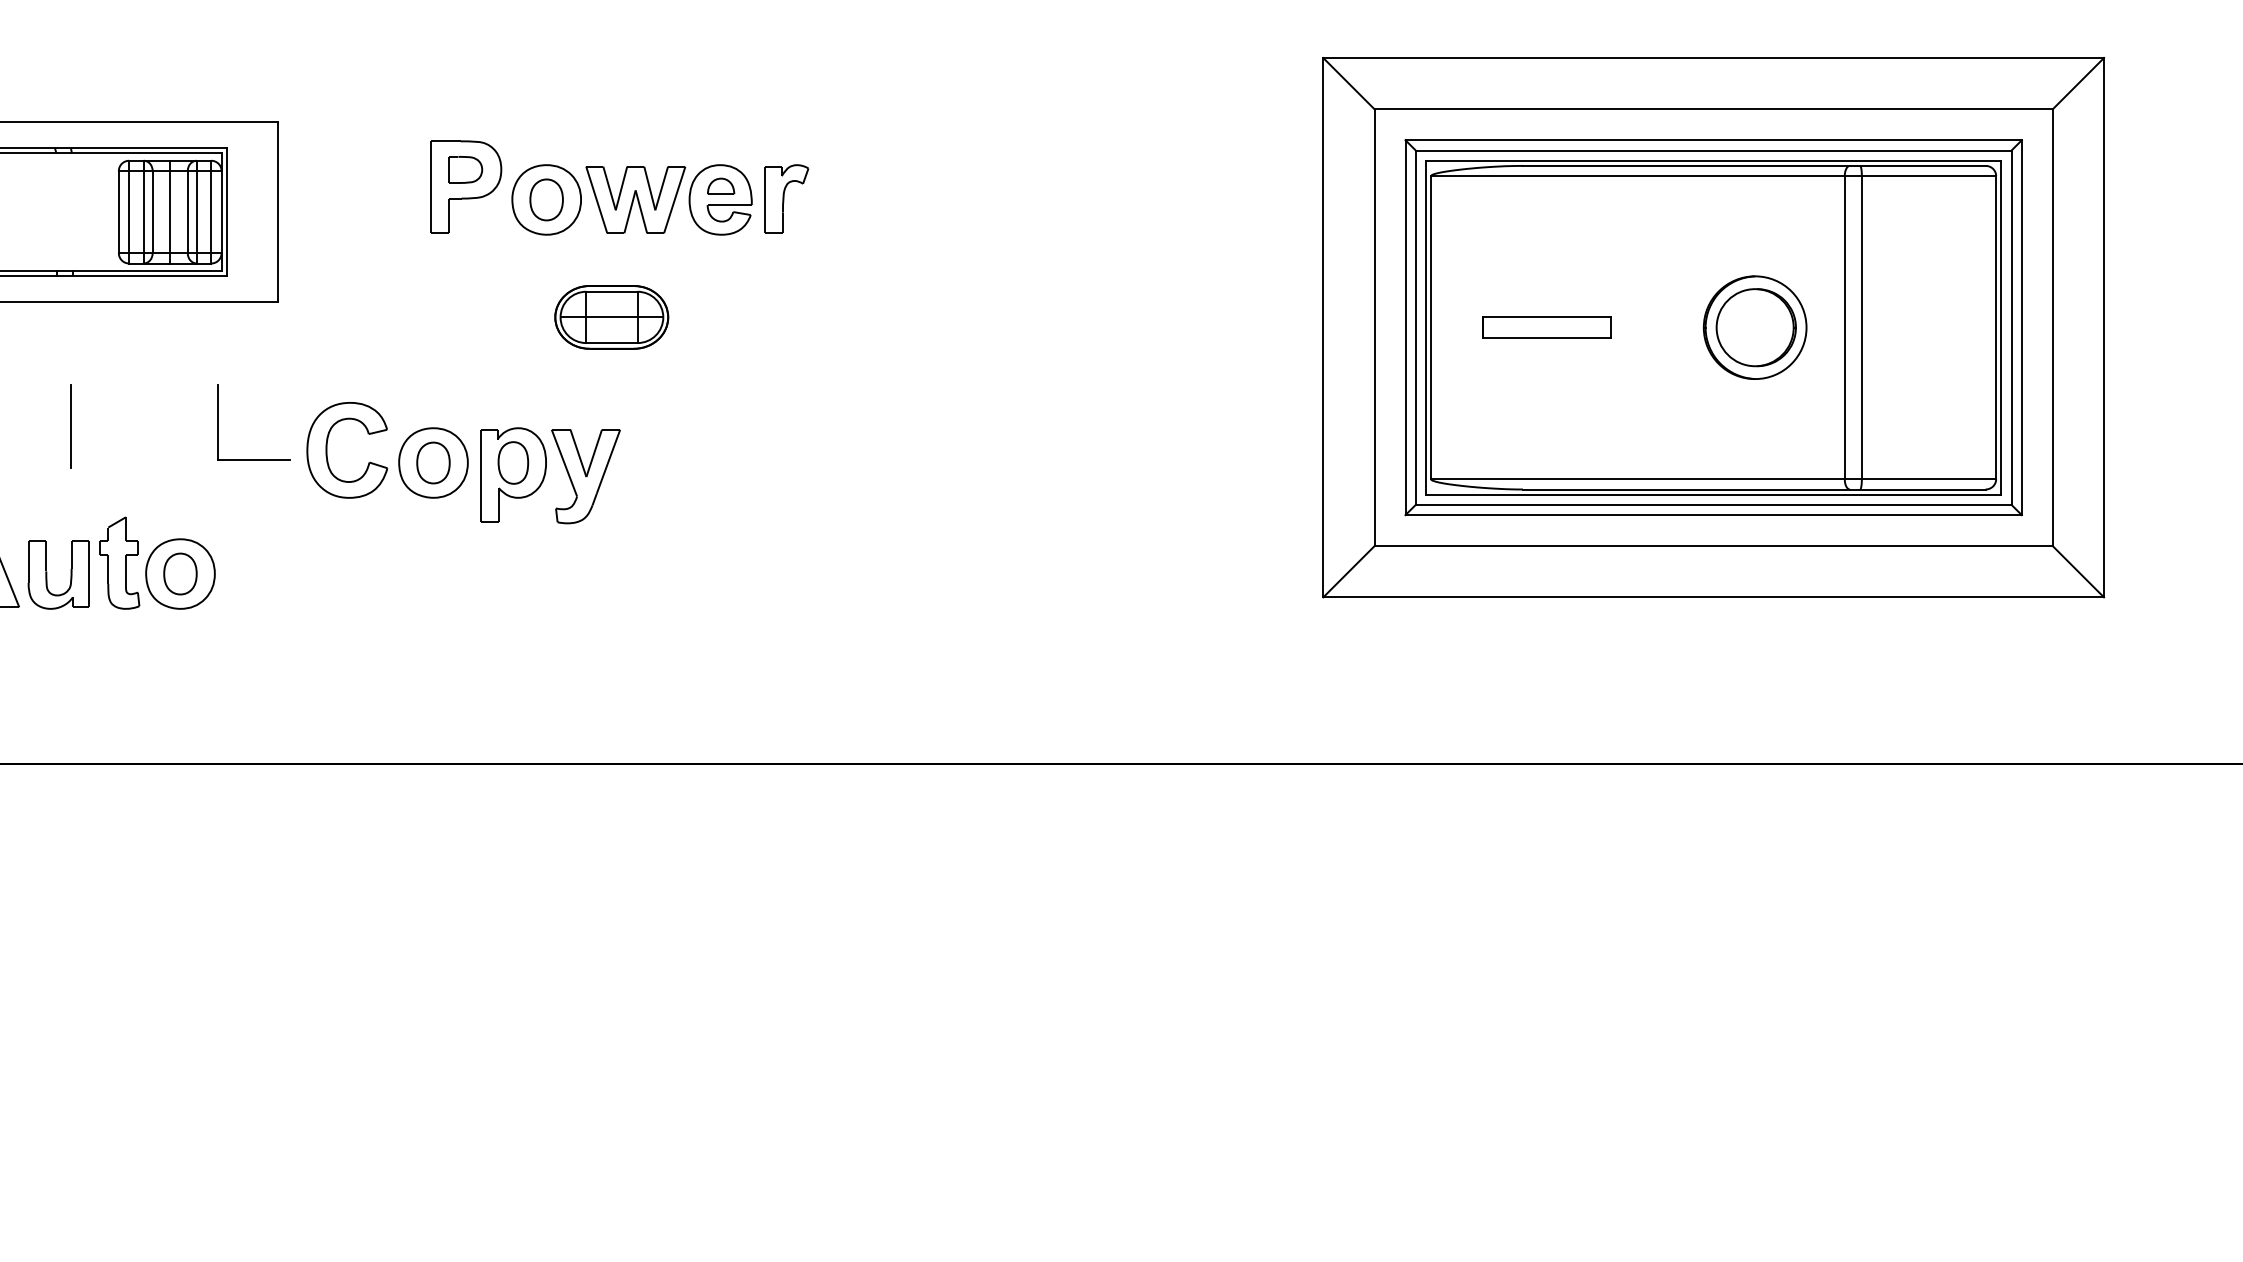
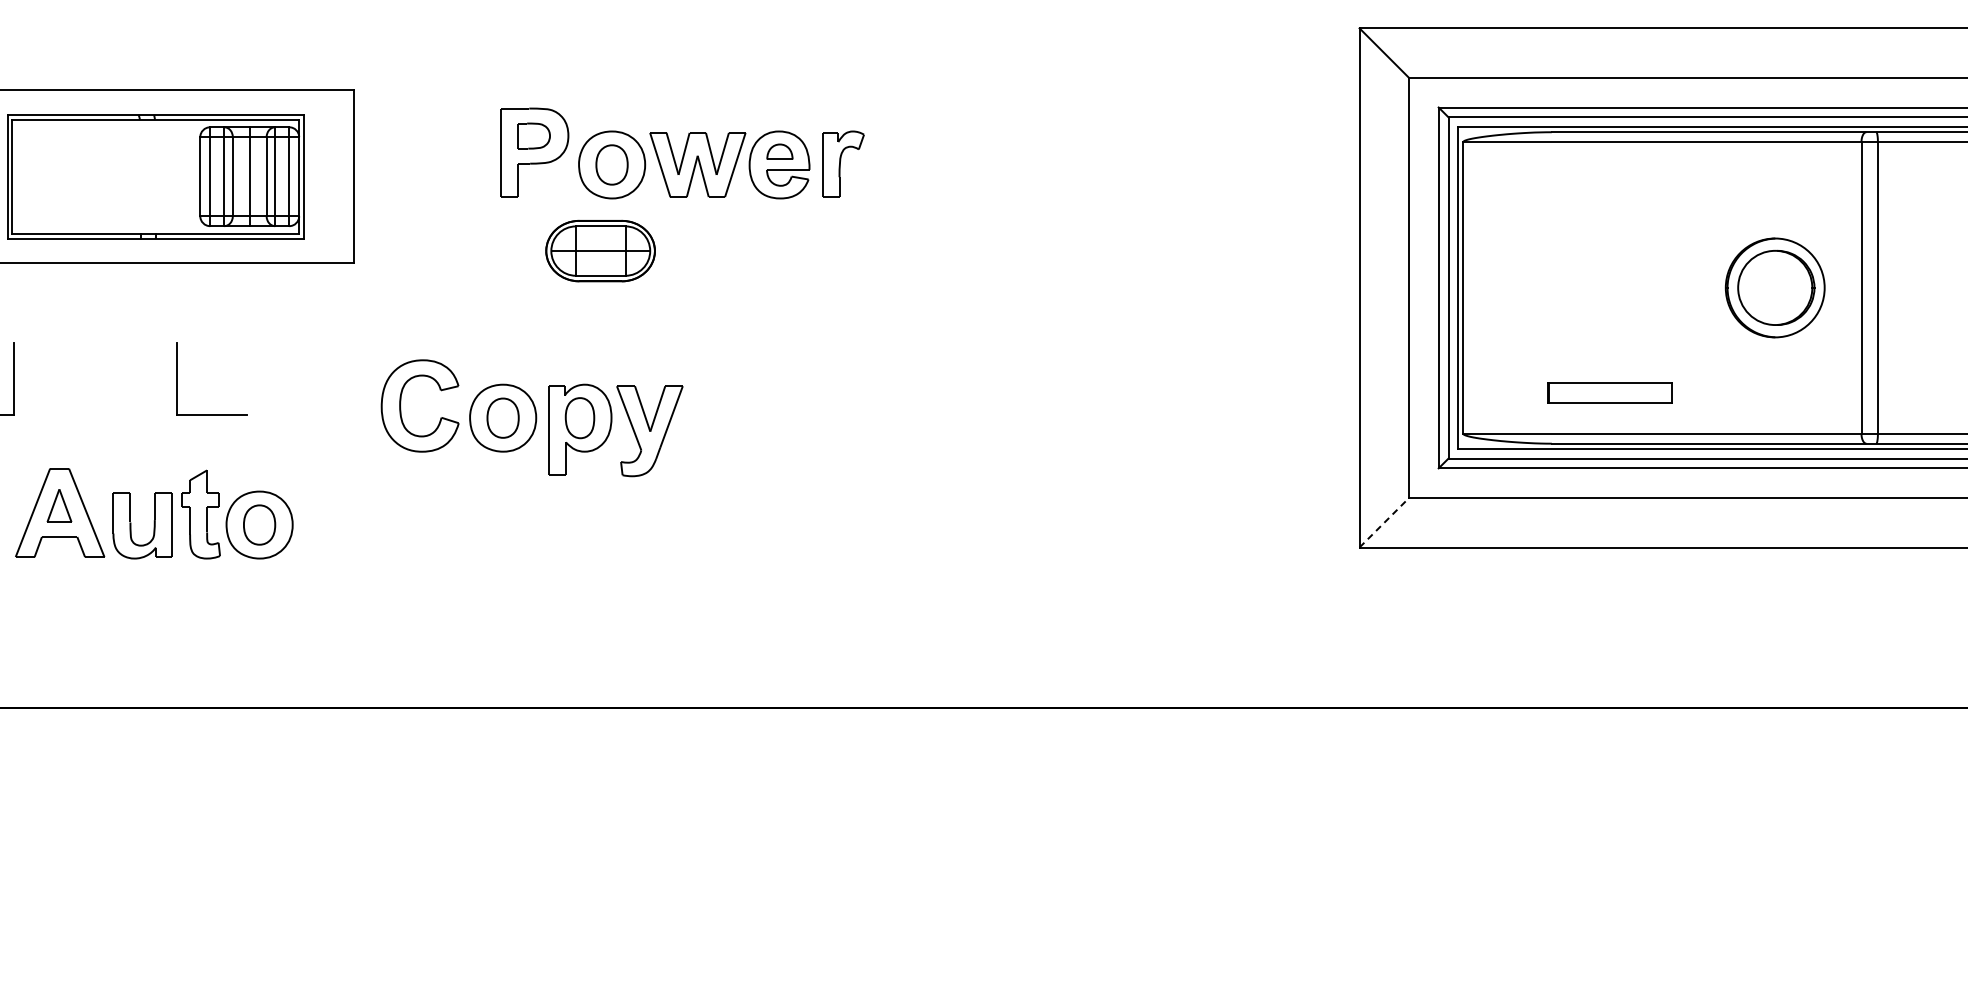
part: (611, 317) -> (600, 251), moved
part: (1546, 327) -> (1610, 392), moved
part: (218, 422) -> (177, 379), moved
line: (71, 426) -> (154, 383), removed
line: (1349, 571) -> (1384, 522), solid -> dashed

